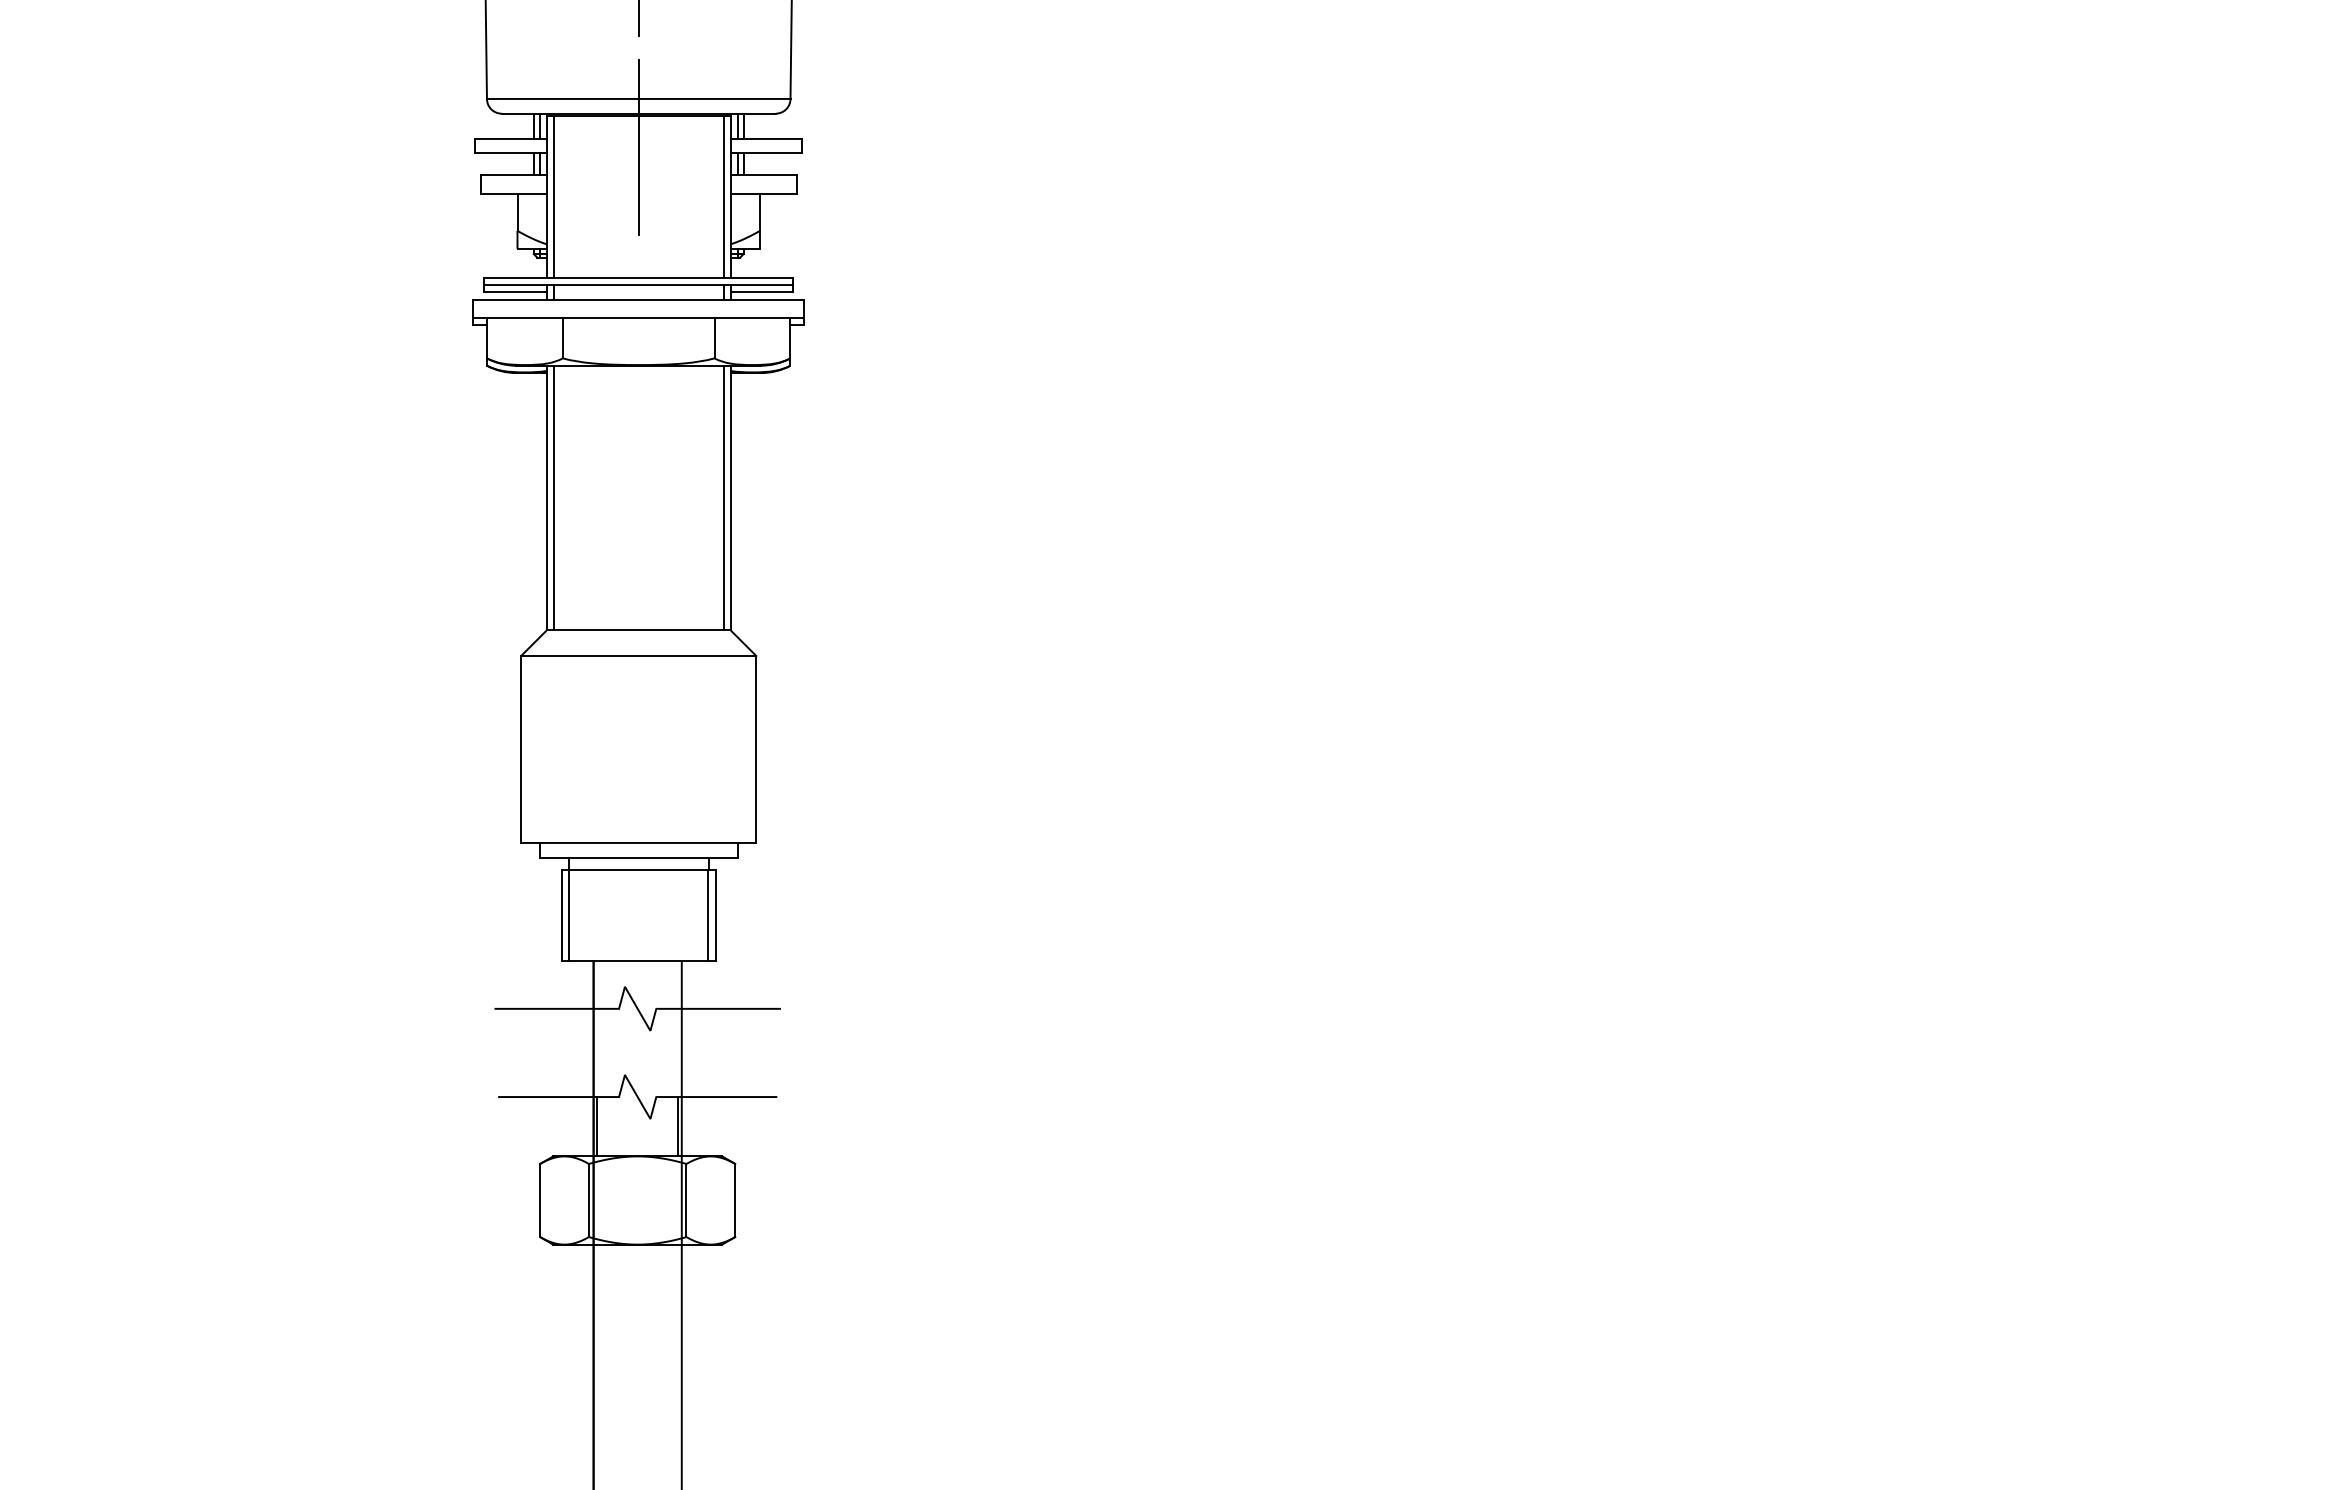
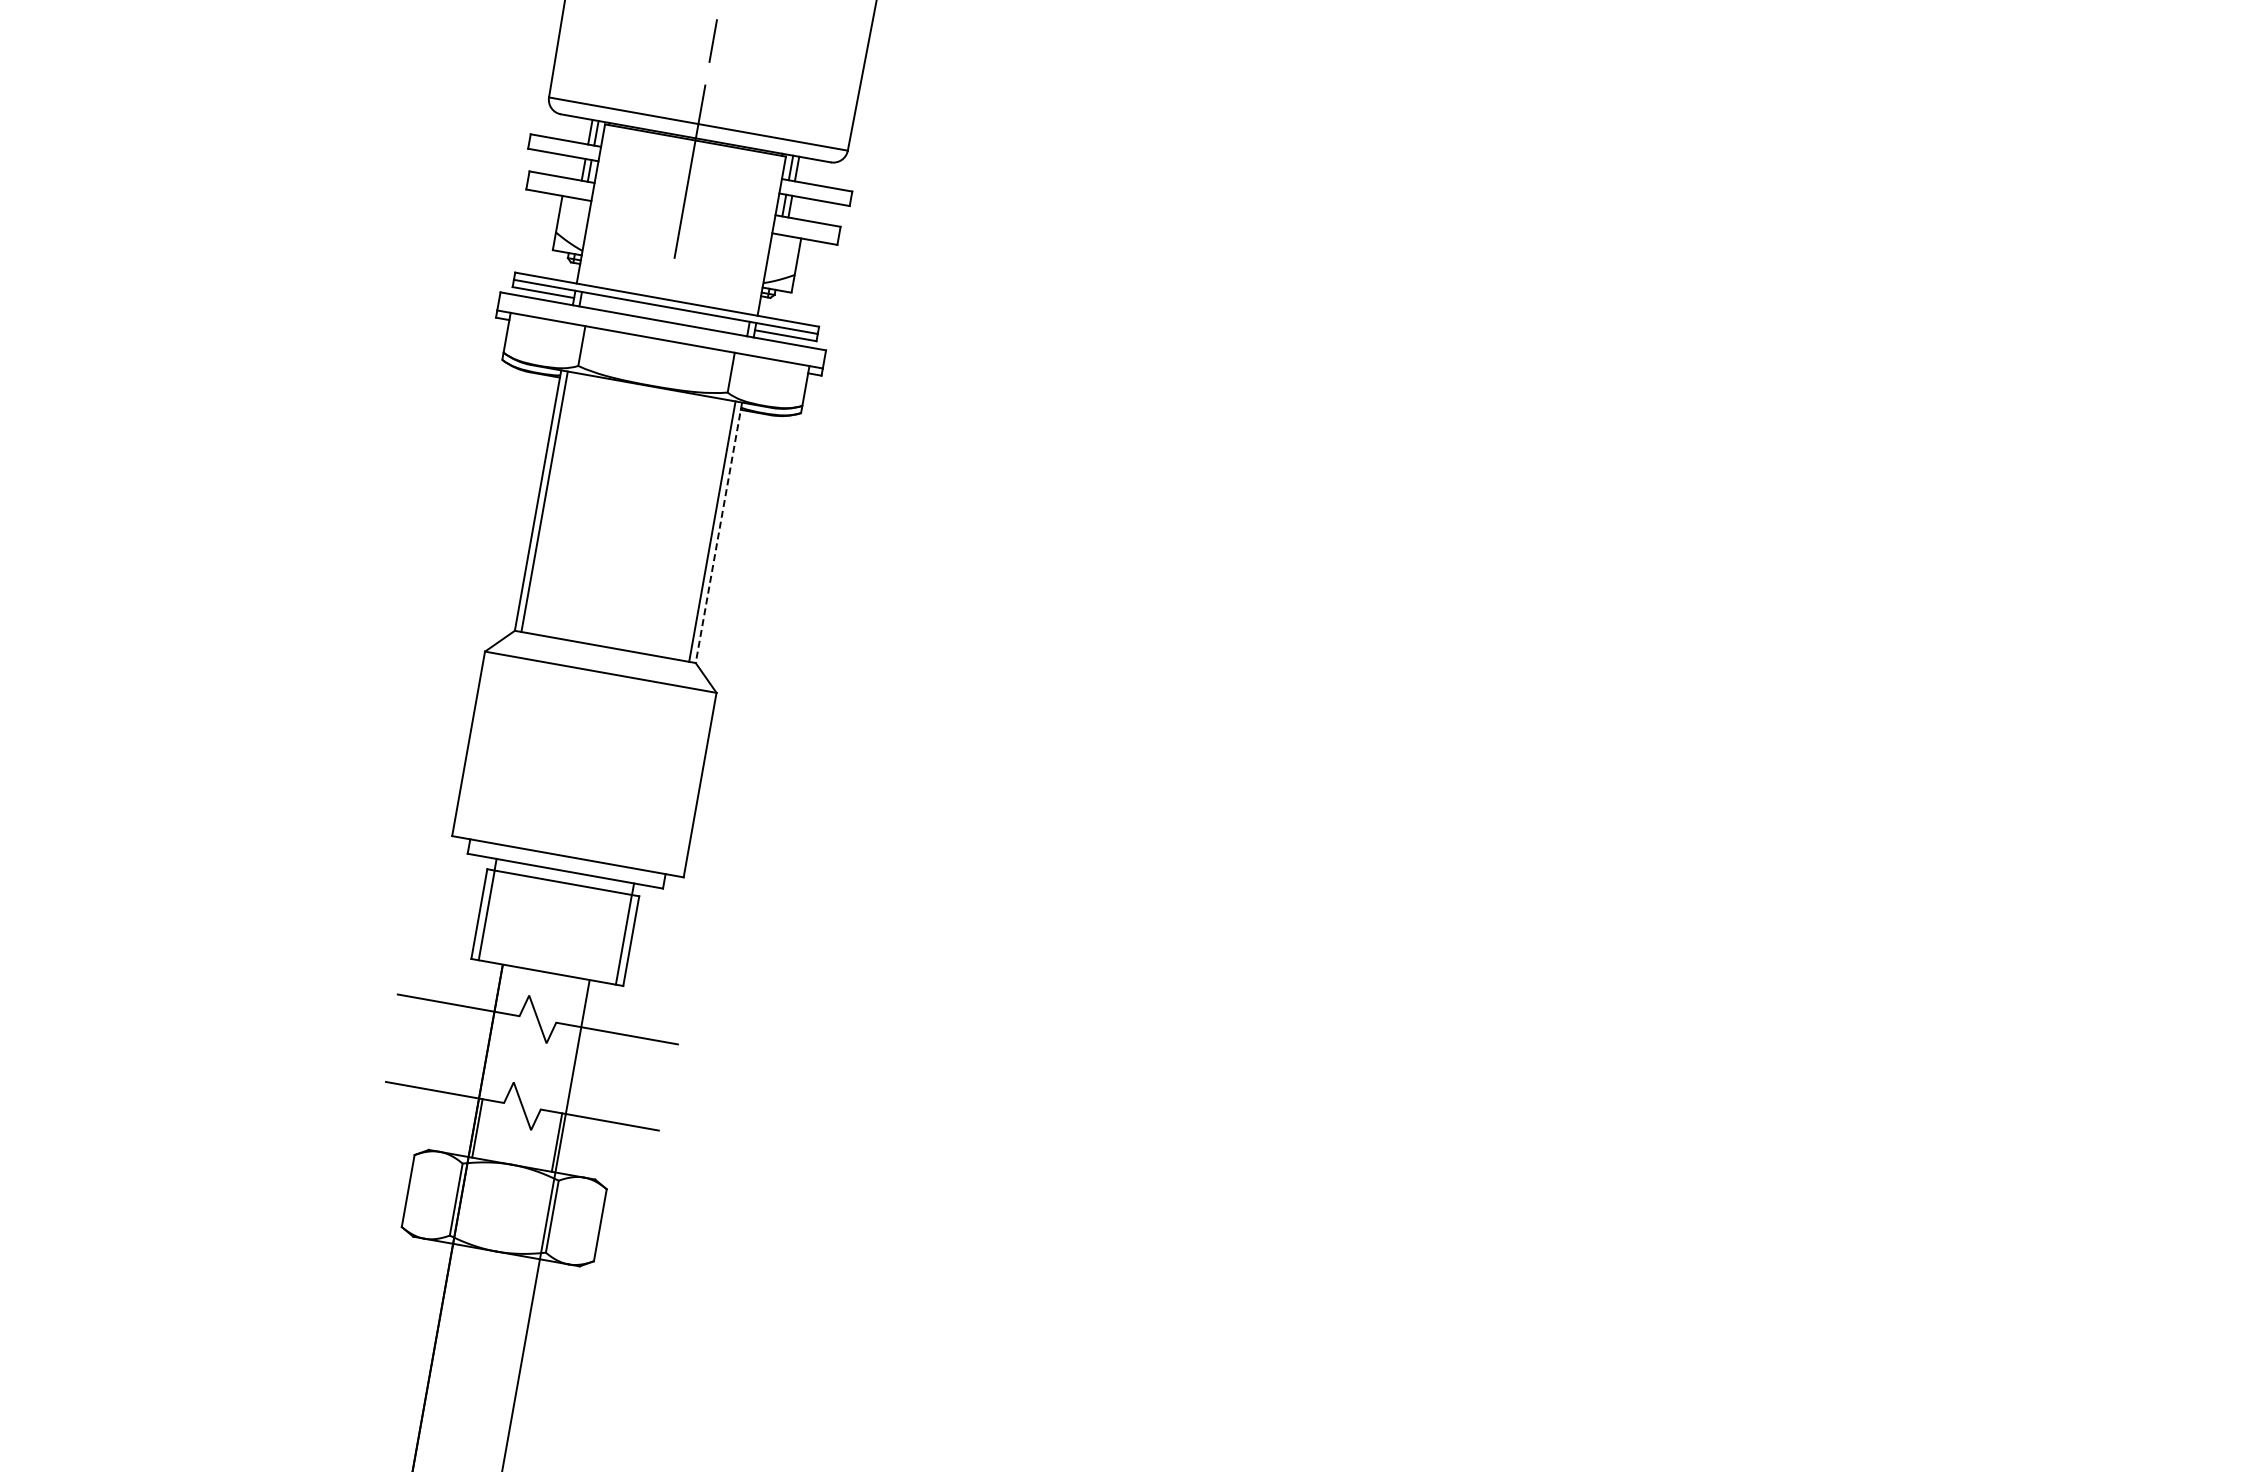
line: (553, 196) -> (597, 204), removed
line: (723, 196) -> (764, 234), removed
line: (730, 498) -> (718, 533), solid -> dashed

